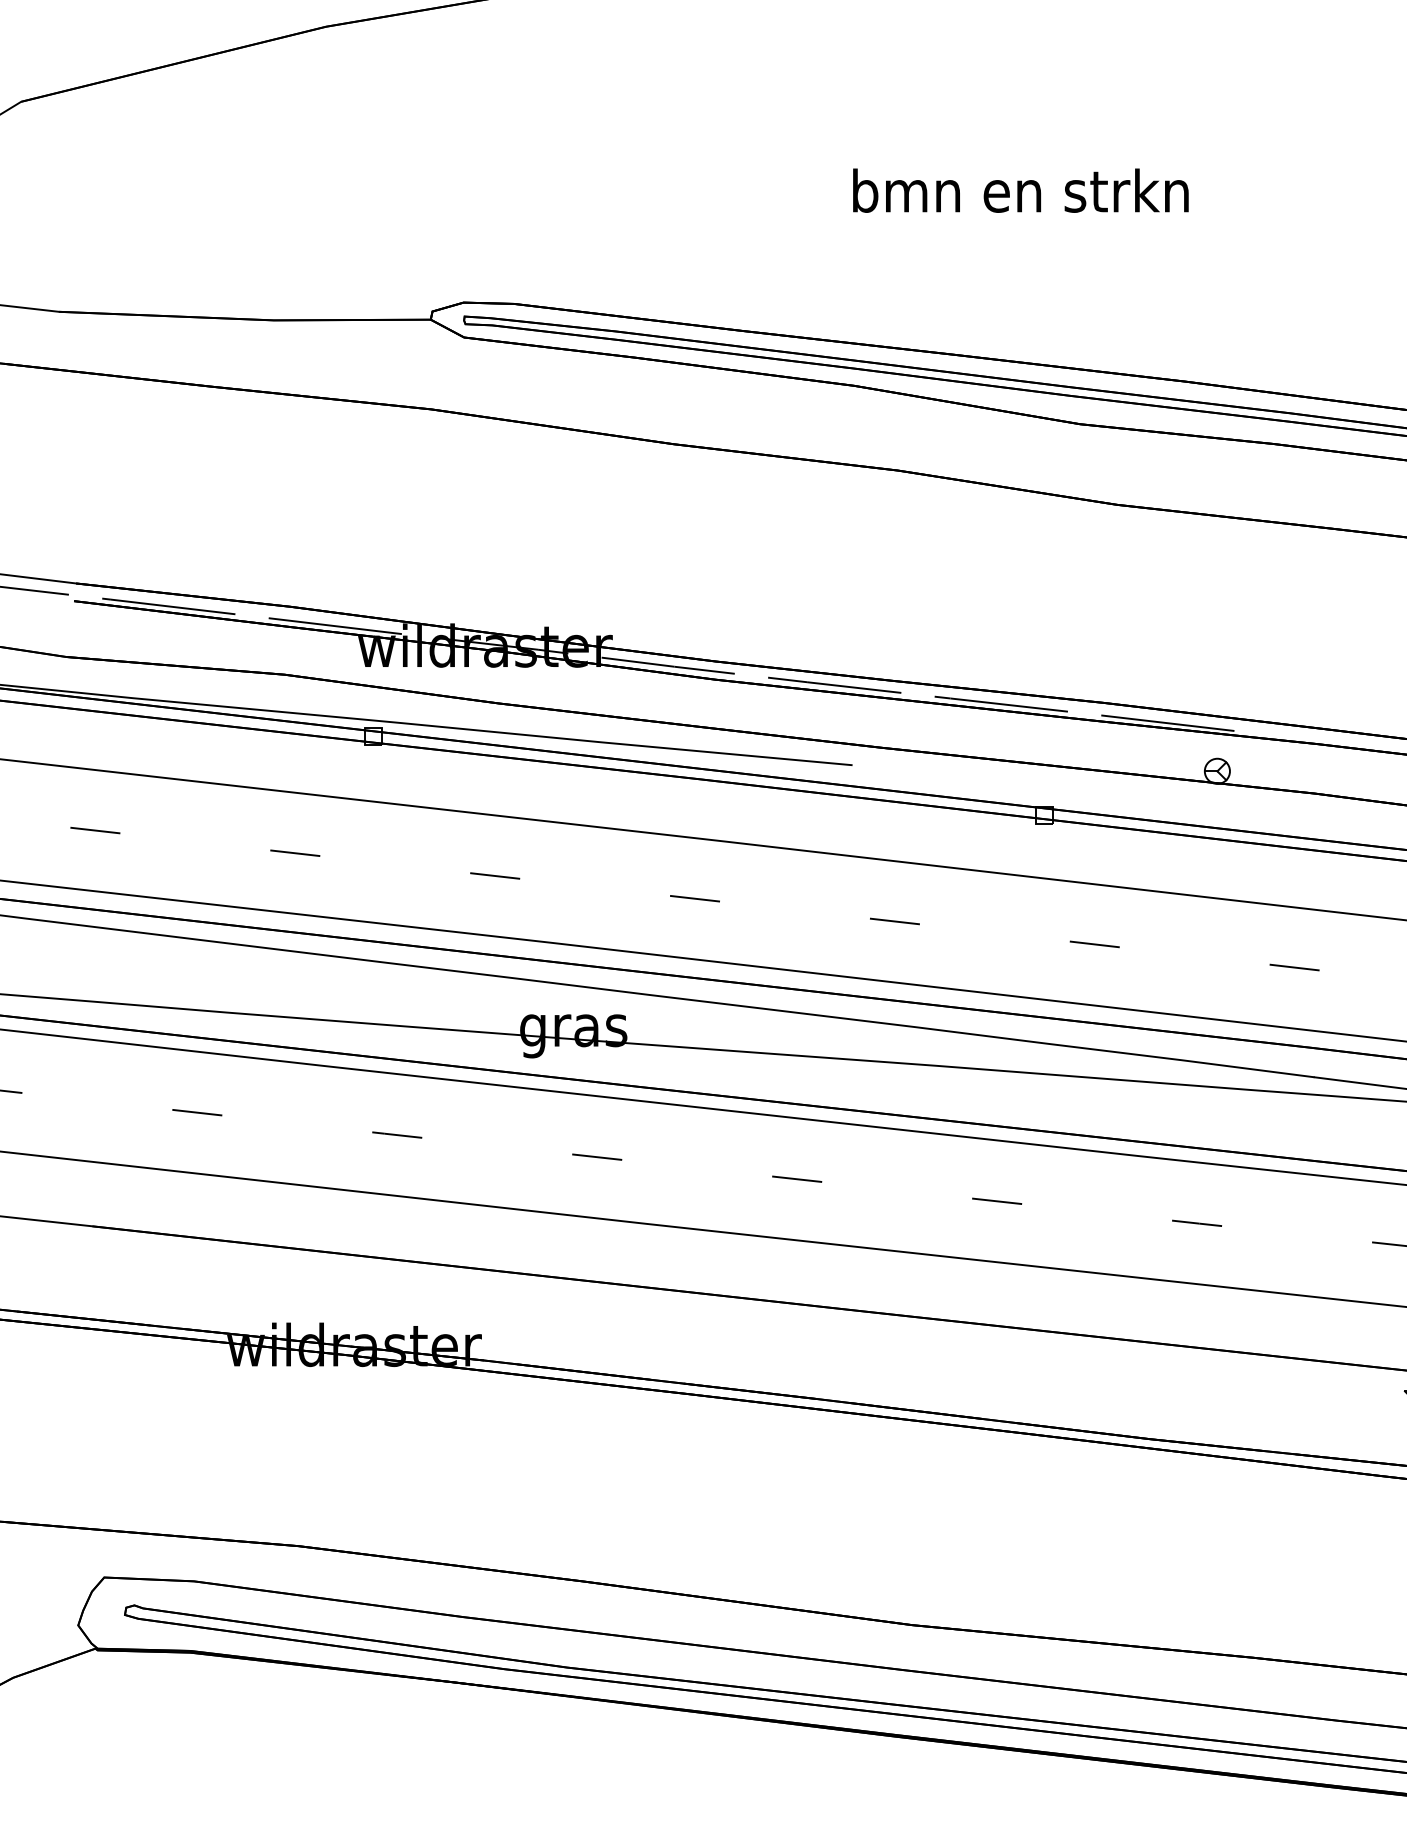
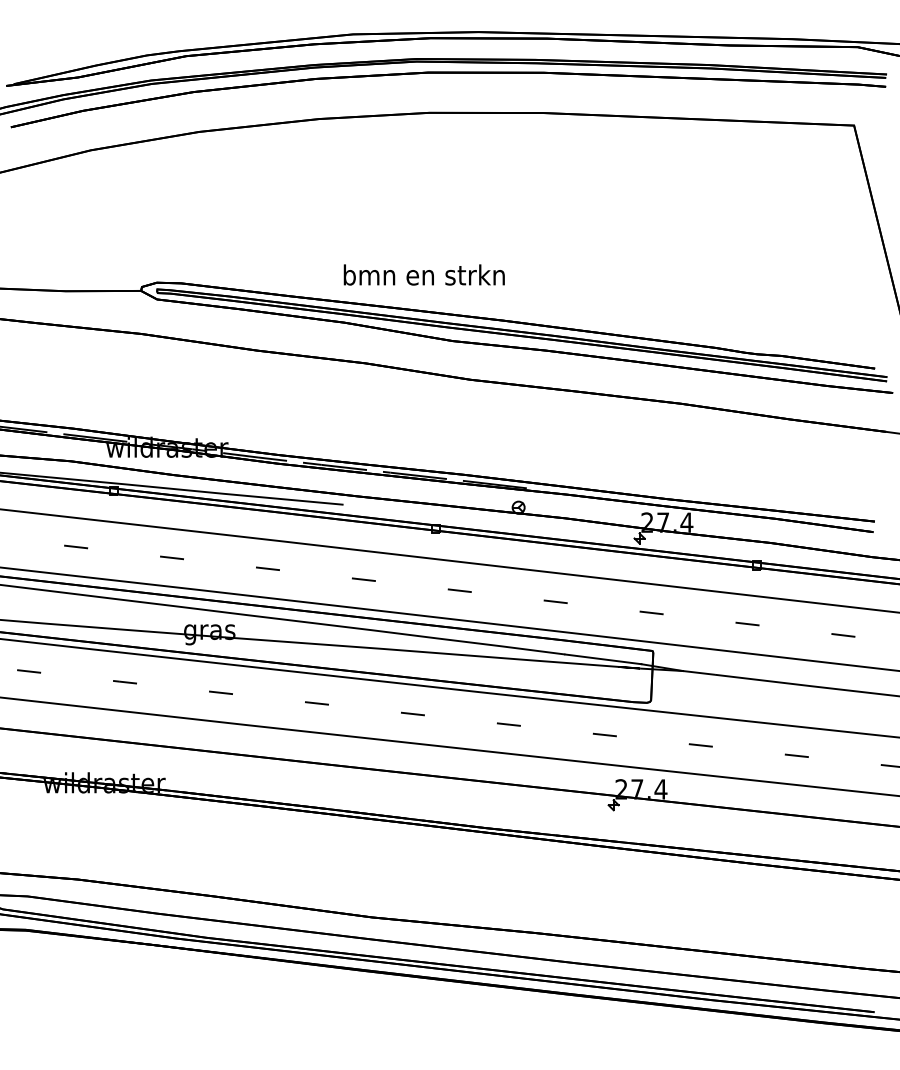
text: (1019, 189) -> (423, 274), moved

